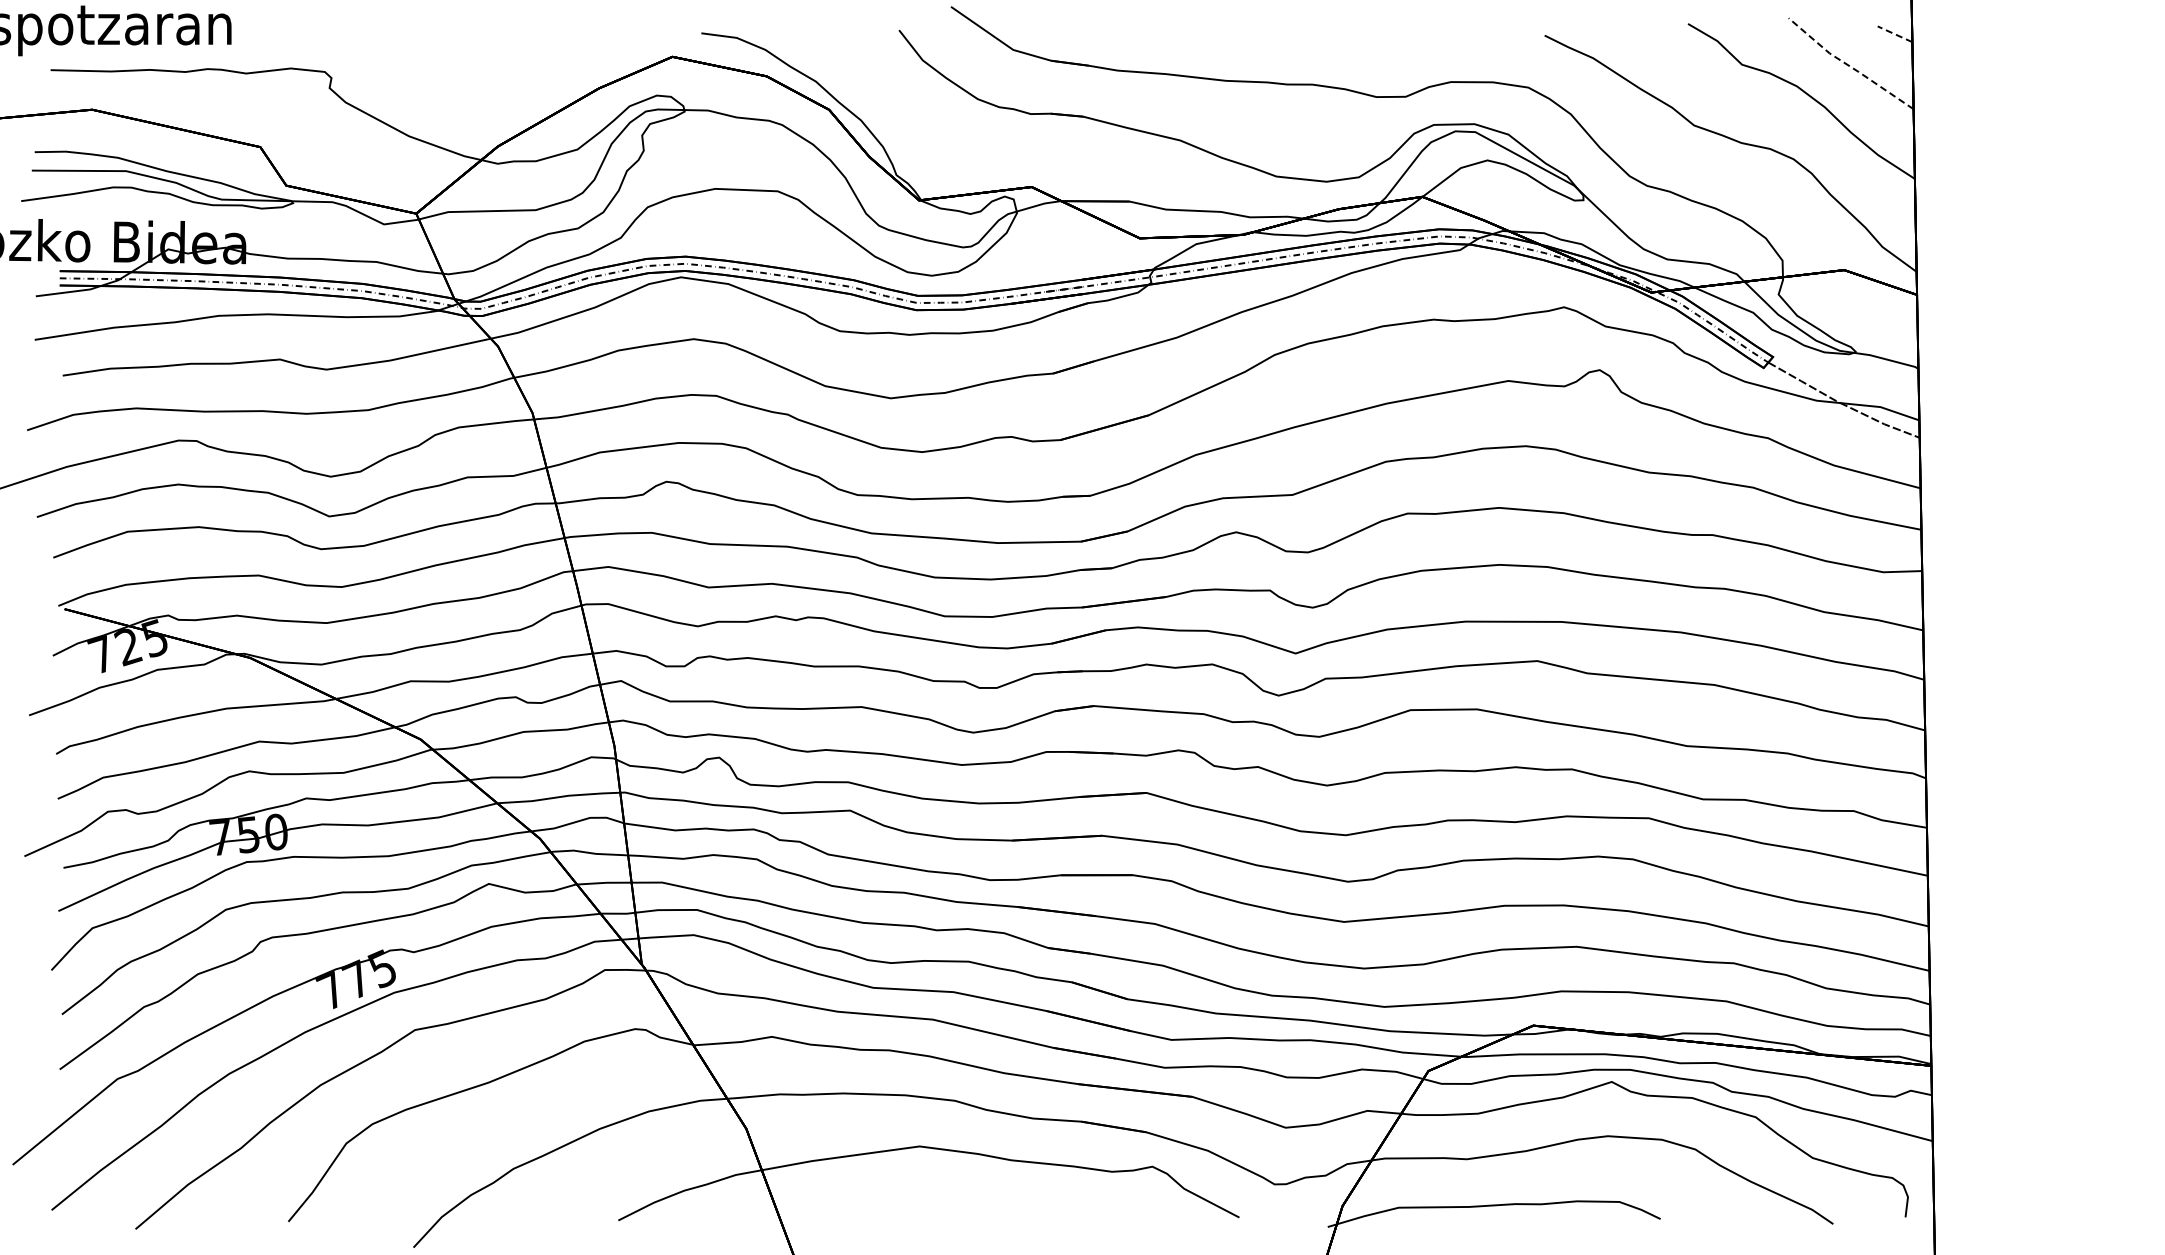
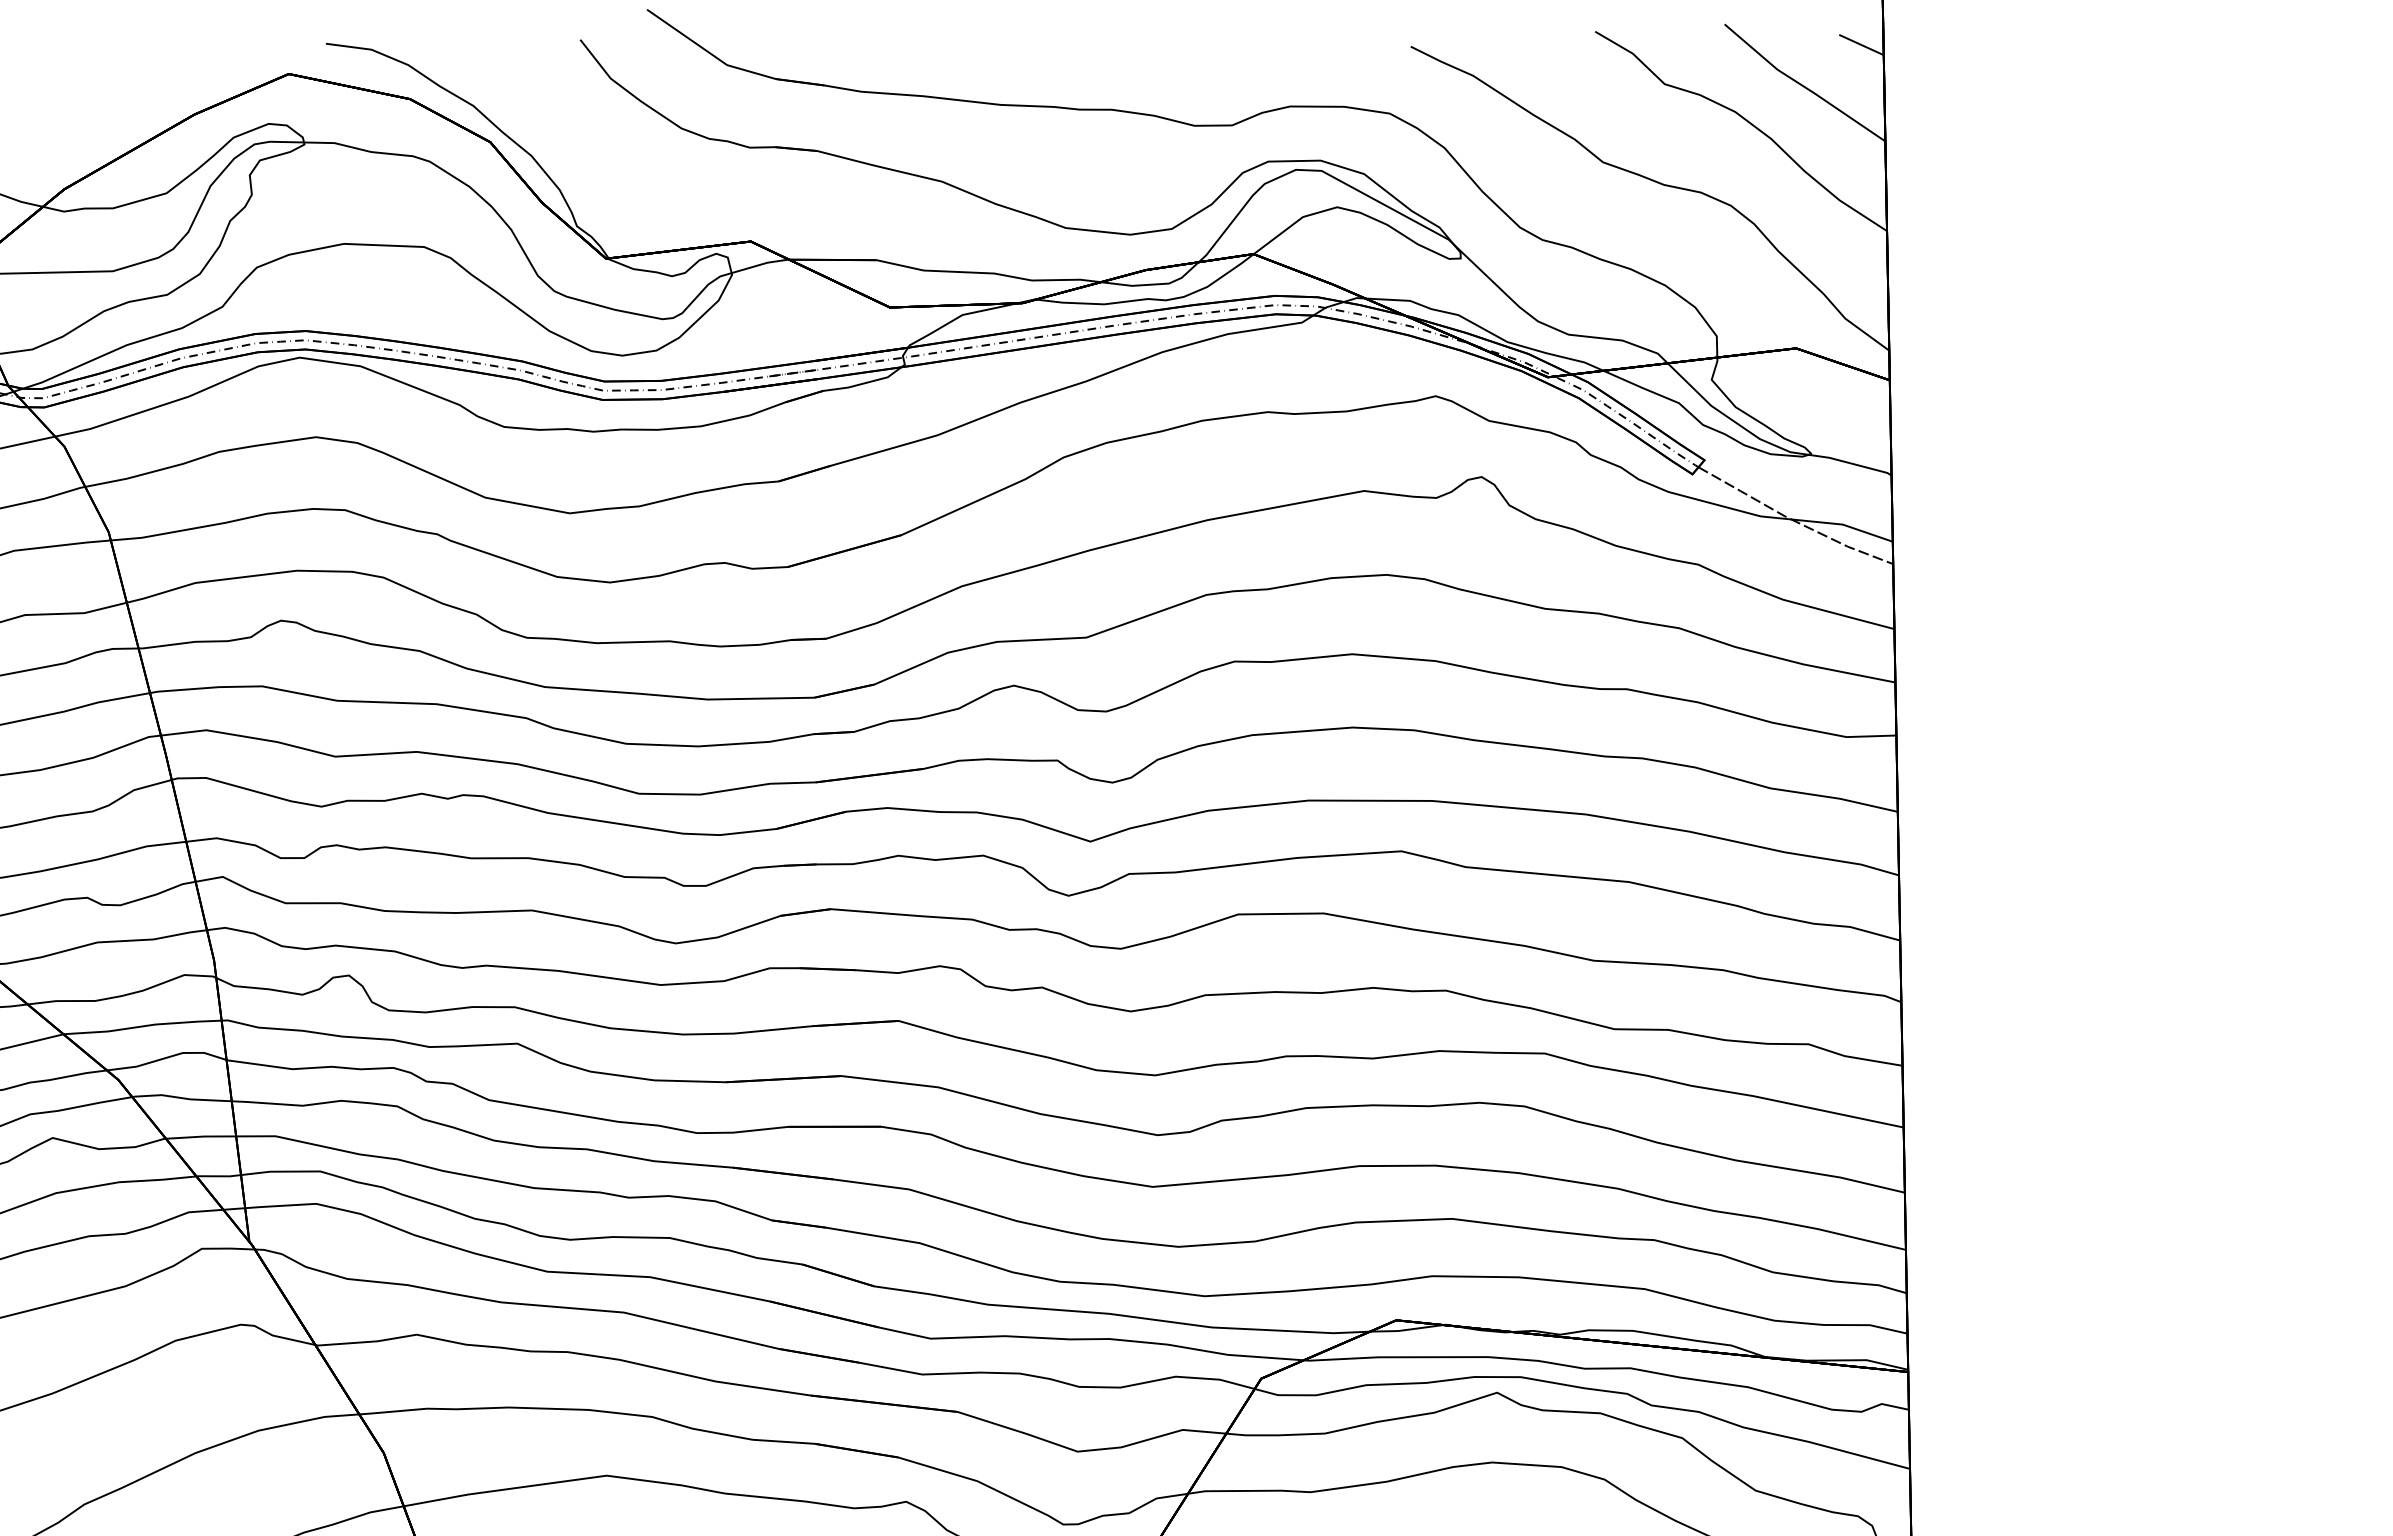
line: (1894, 34) -> (1860, 45), dashed -> solid
line: (1848, 65) -> (1801, 85), dashed -> solid

